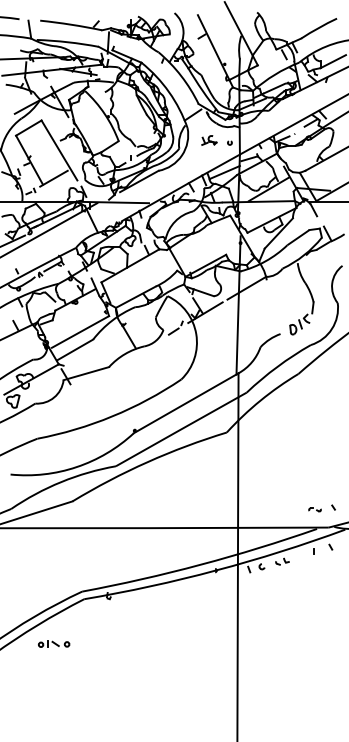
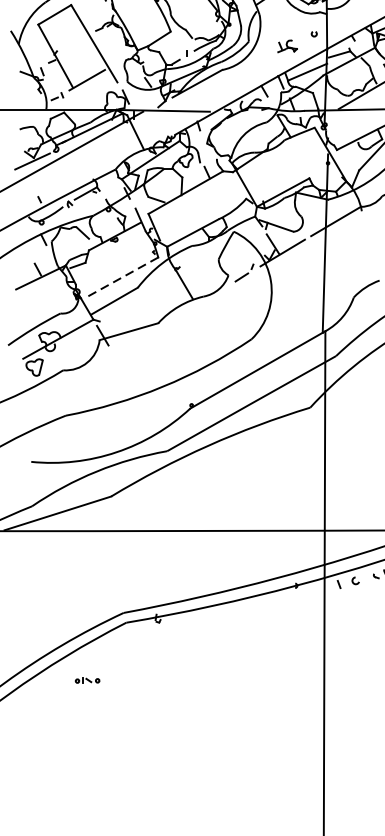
part: (209, 140) -> (287, 46), moved
line: (80, 331) -> (121, 277), solid -> dashed
part: (54, 643) -> (87, 679), size x0.6

